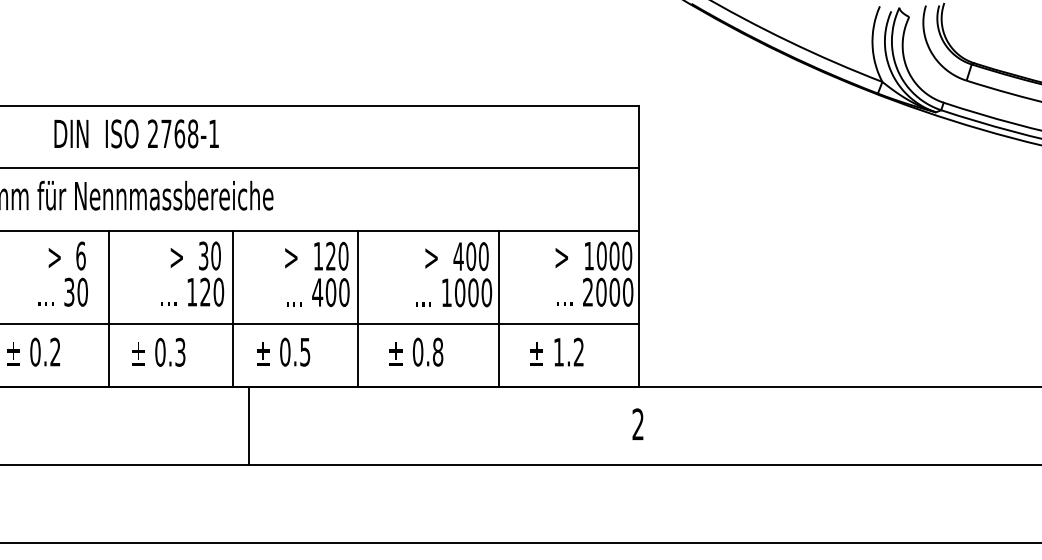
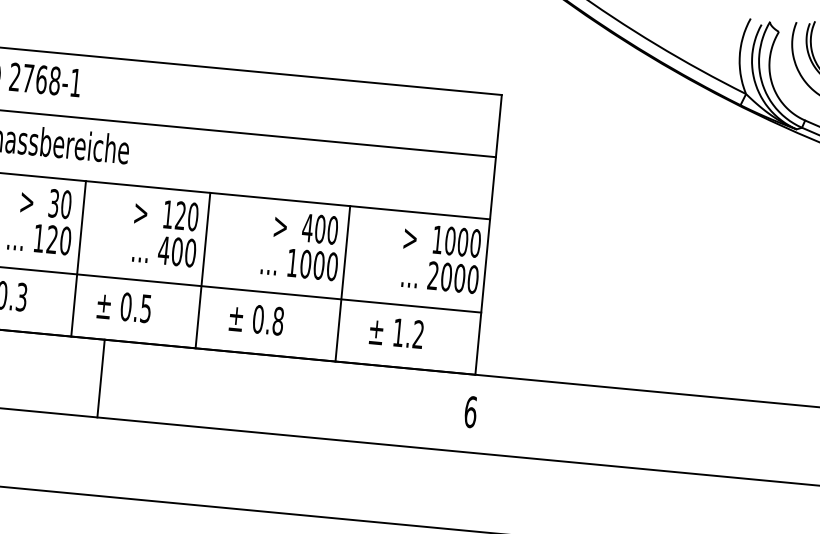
text: (638, 424) -> (471, 412), 2 -> 6
line: (249, 425) -> (101, 378), moved

